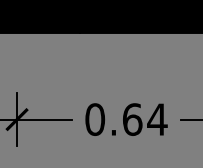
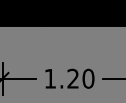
text: (126, 119) -> (69, 78), 0.64 -> 1.20

